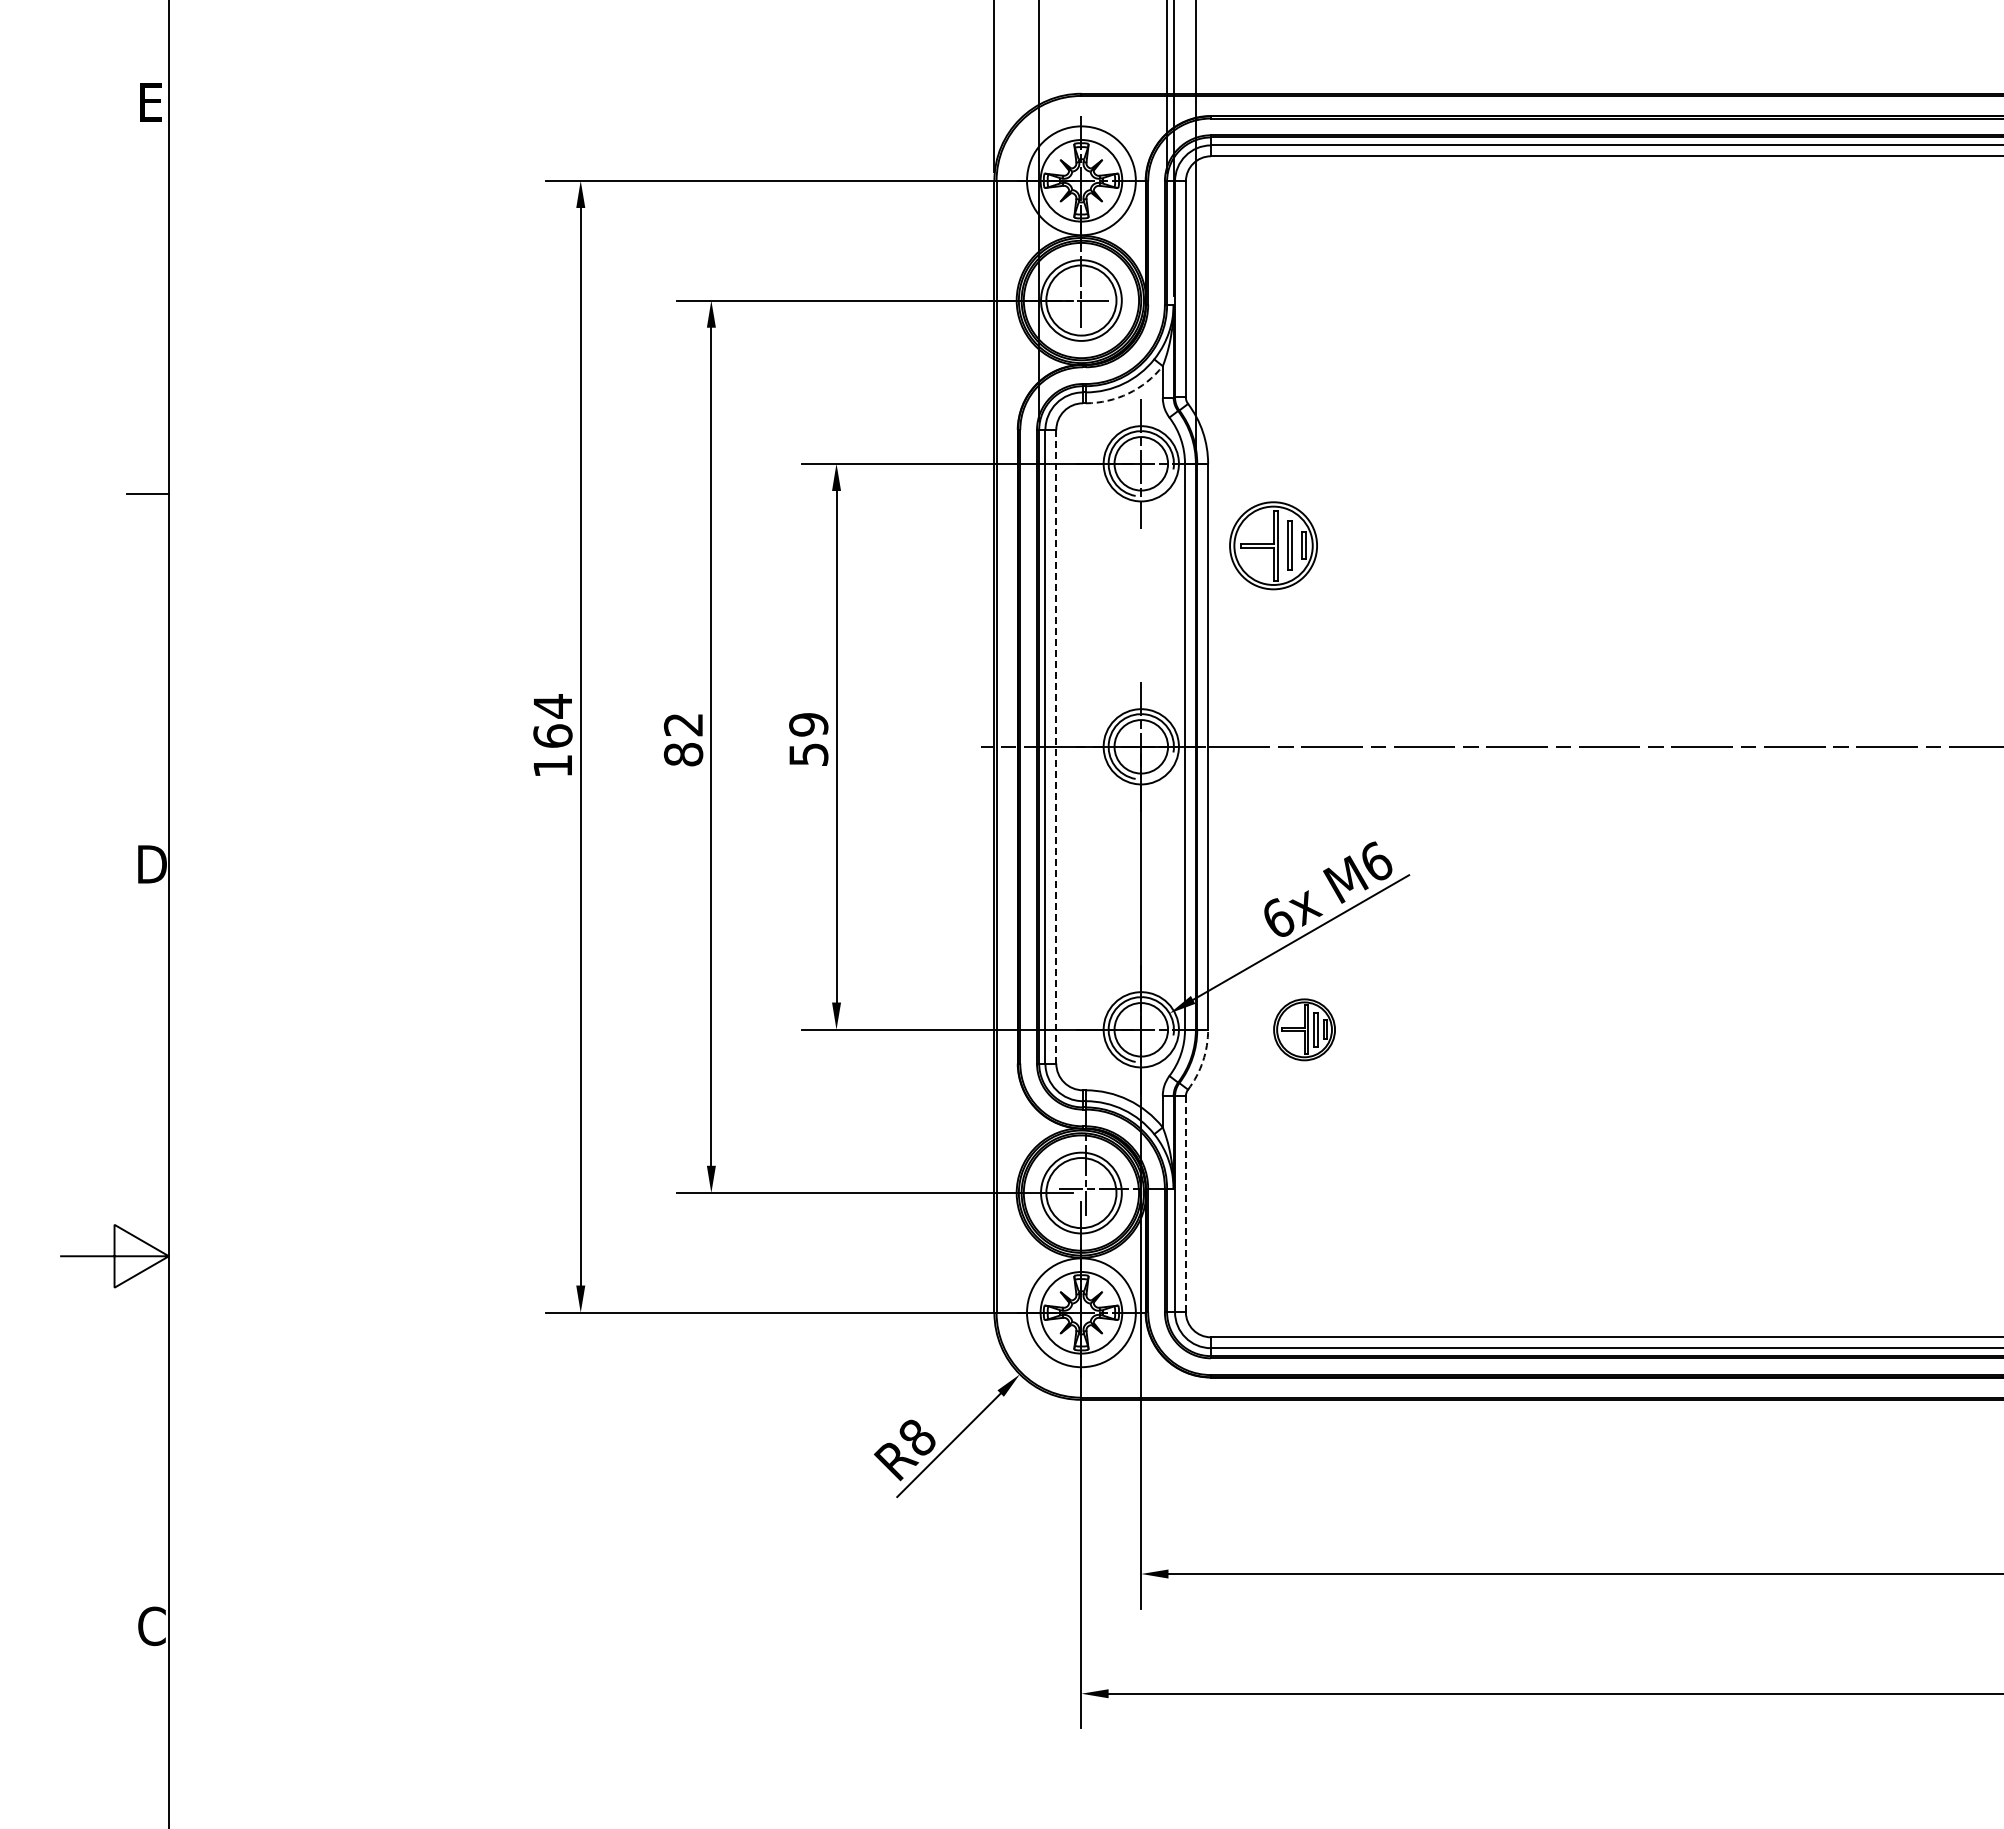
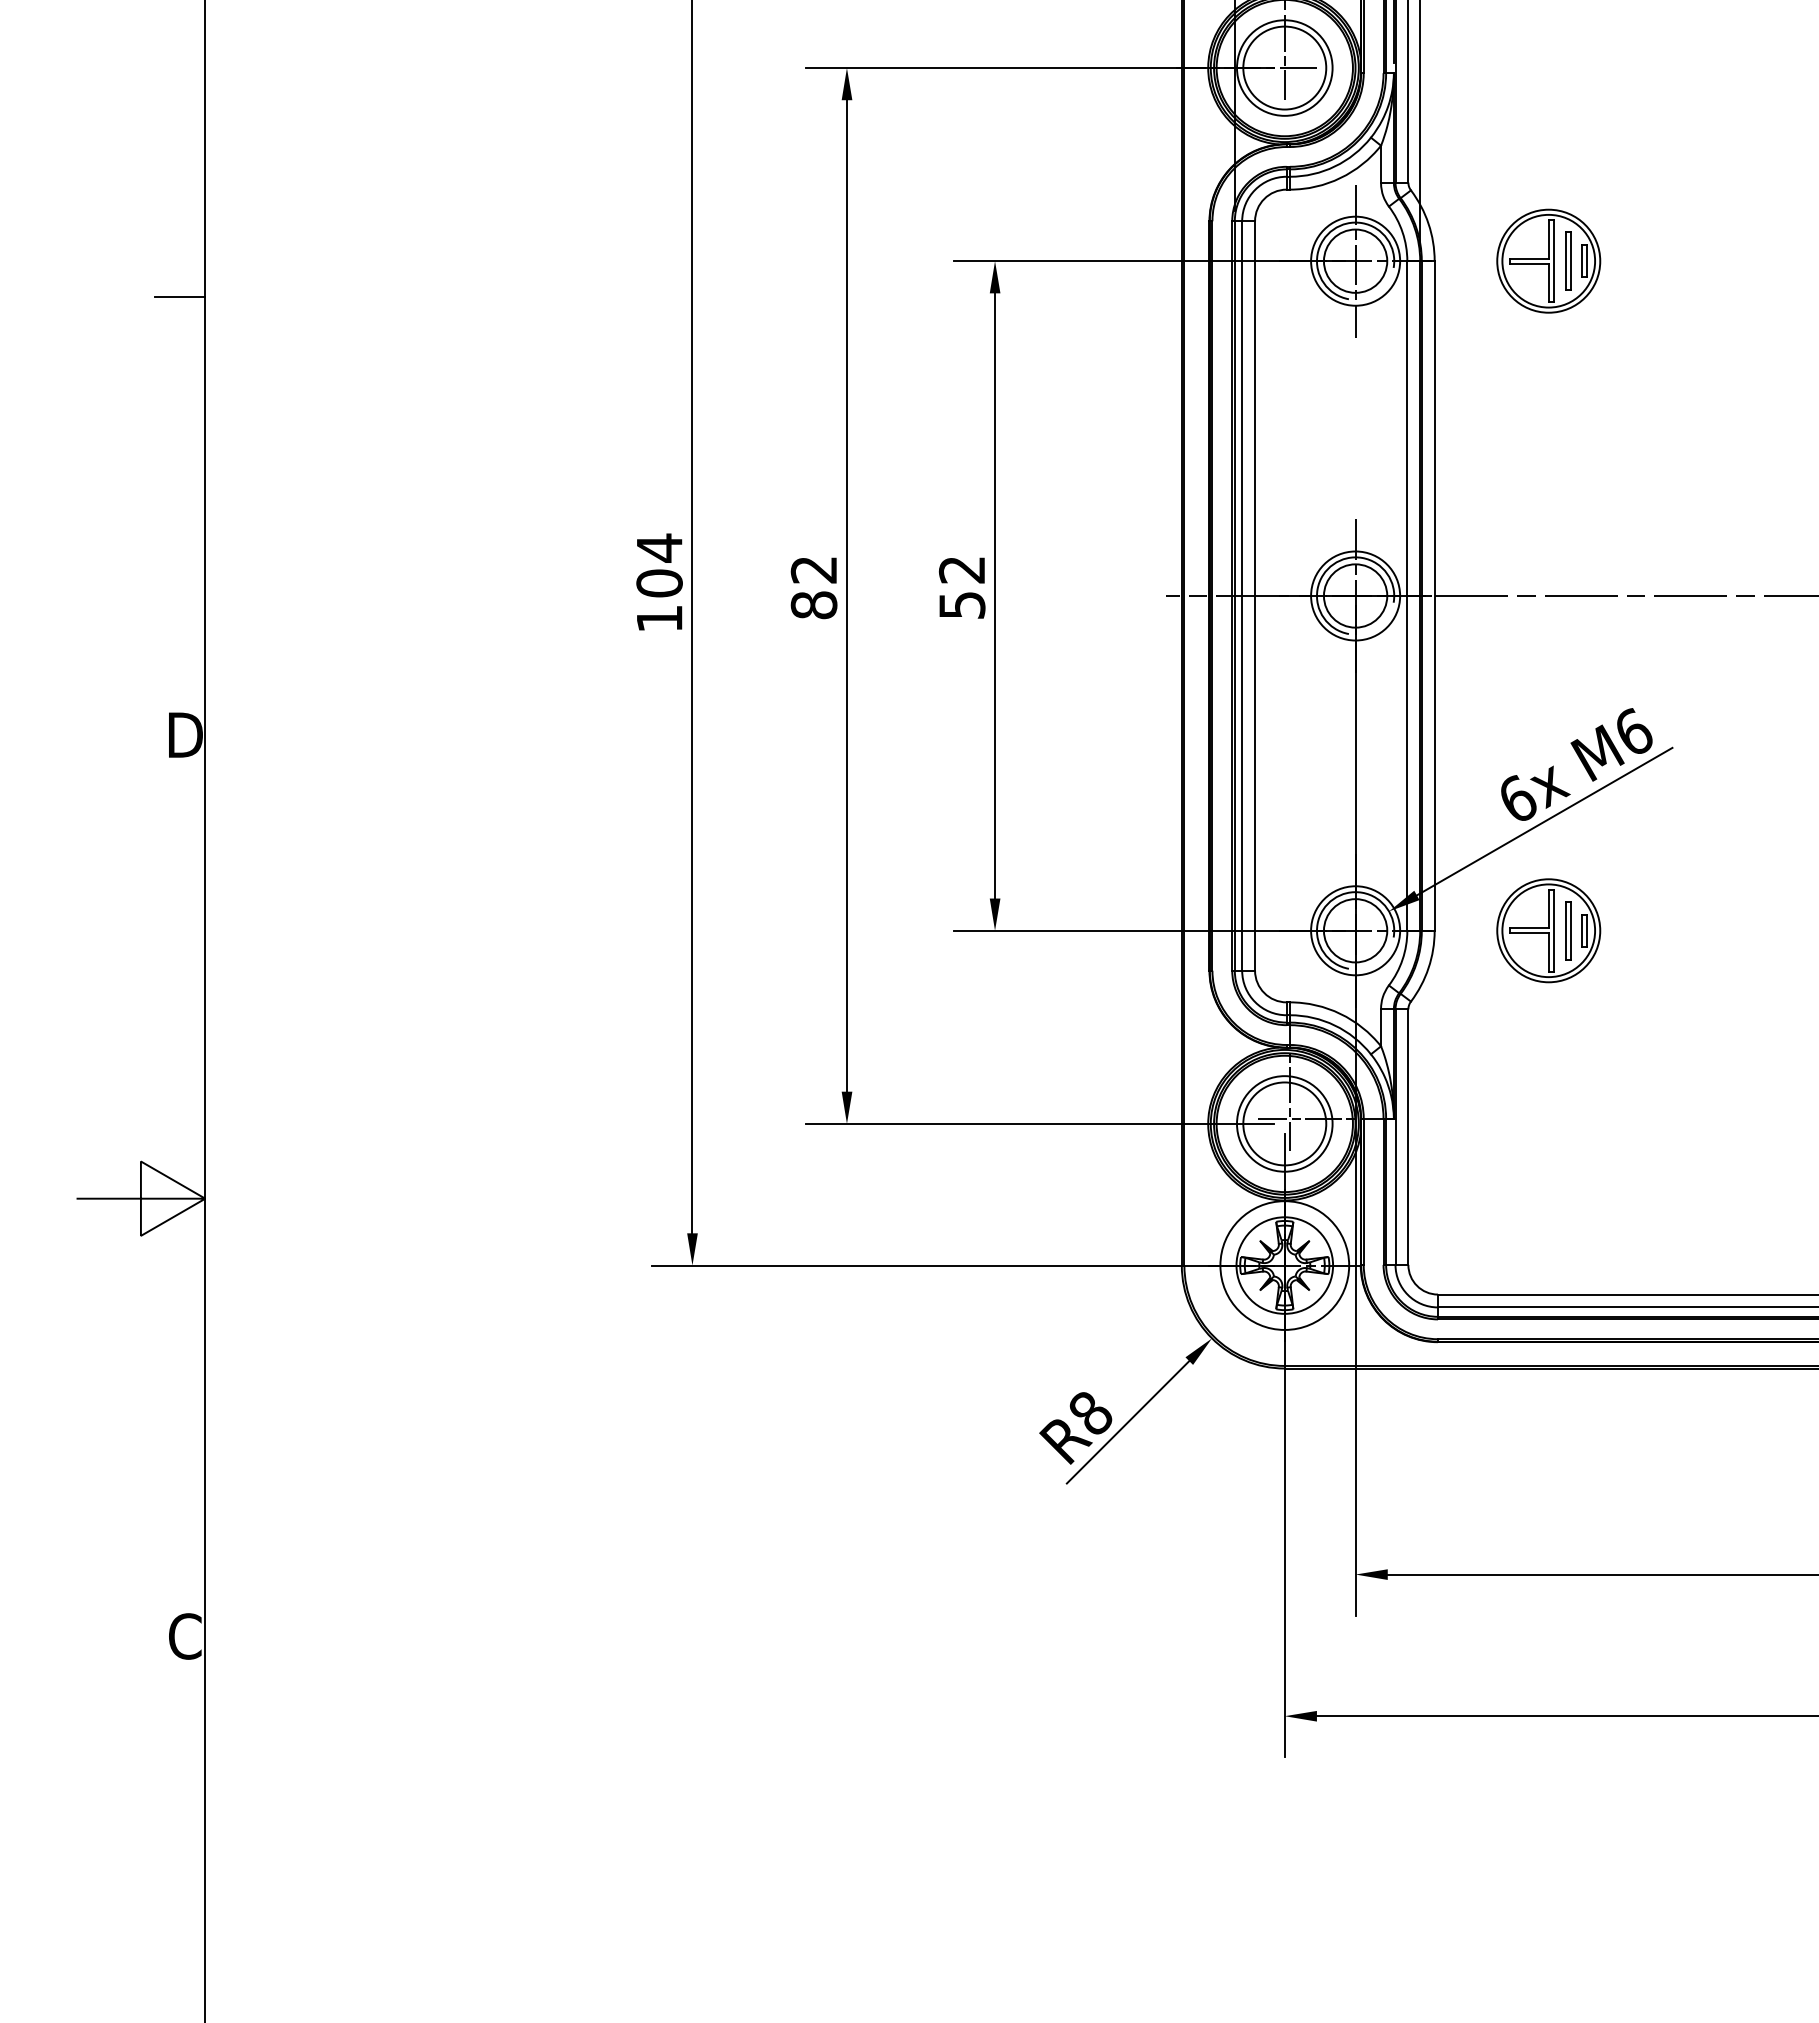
arc: (1128, 393) -> (1340, 178), dashed -> solid
part: (1273, 545) -> (1548, 260), moved
text: (808, 724) -> (961, 569), 59 -> 52
text: (552, 735) -> (659, 582), 164 -> 104
line: (1056, 746) -> (1255, 595), dashed -> solid
part: (1304, 1029) -> (1548, 930), size x1.43
arc: (1202, 1061) -> (1428, 968), dashed -> solid
line: (1185, 1203) -> (1407, 1136), dashed -> solid

